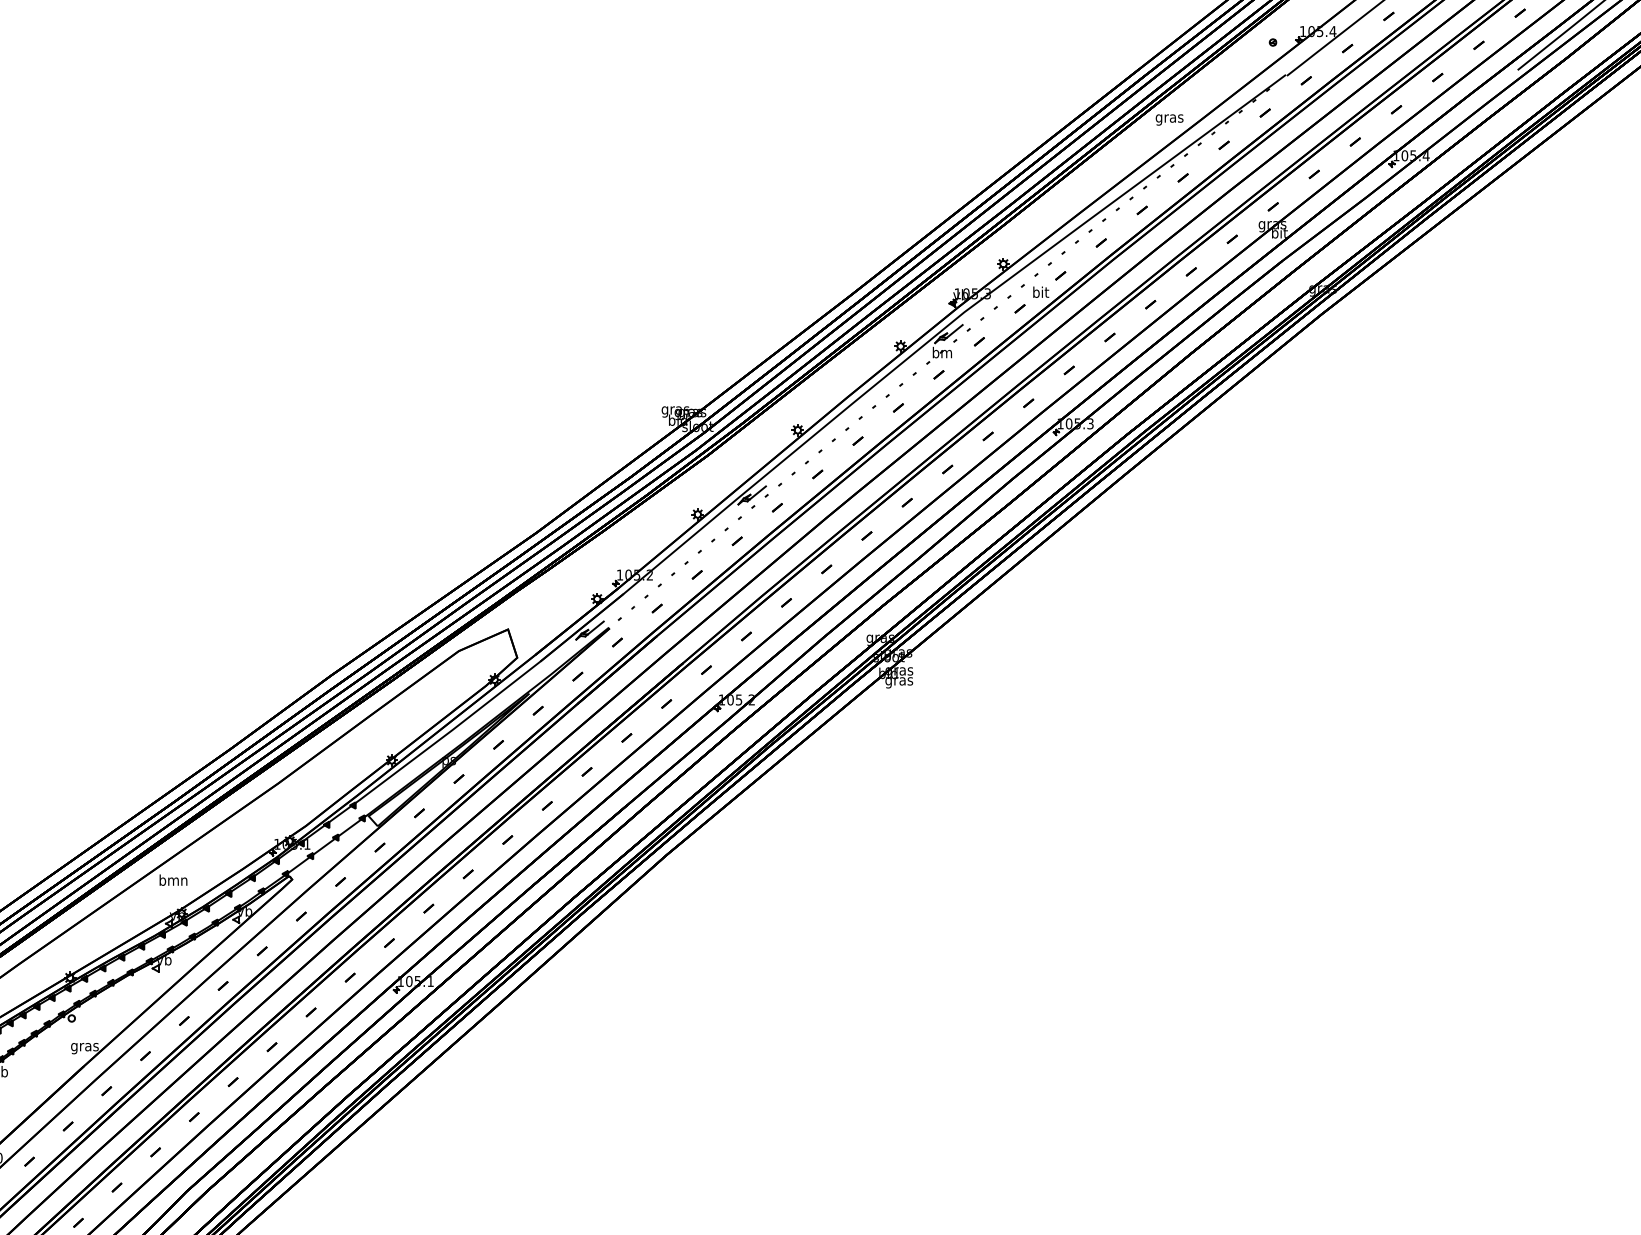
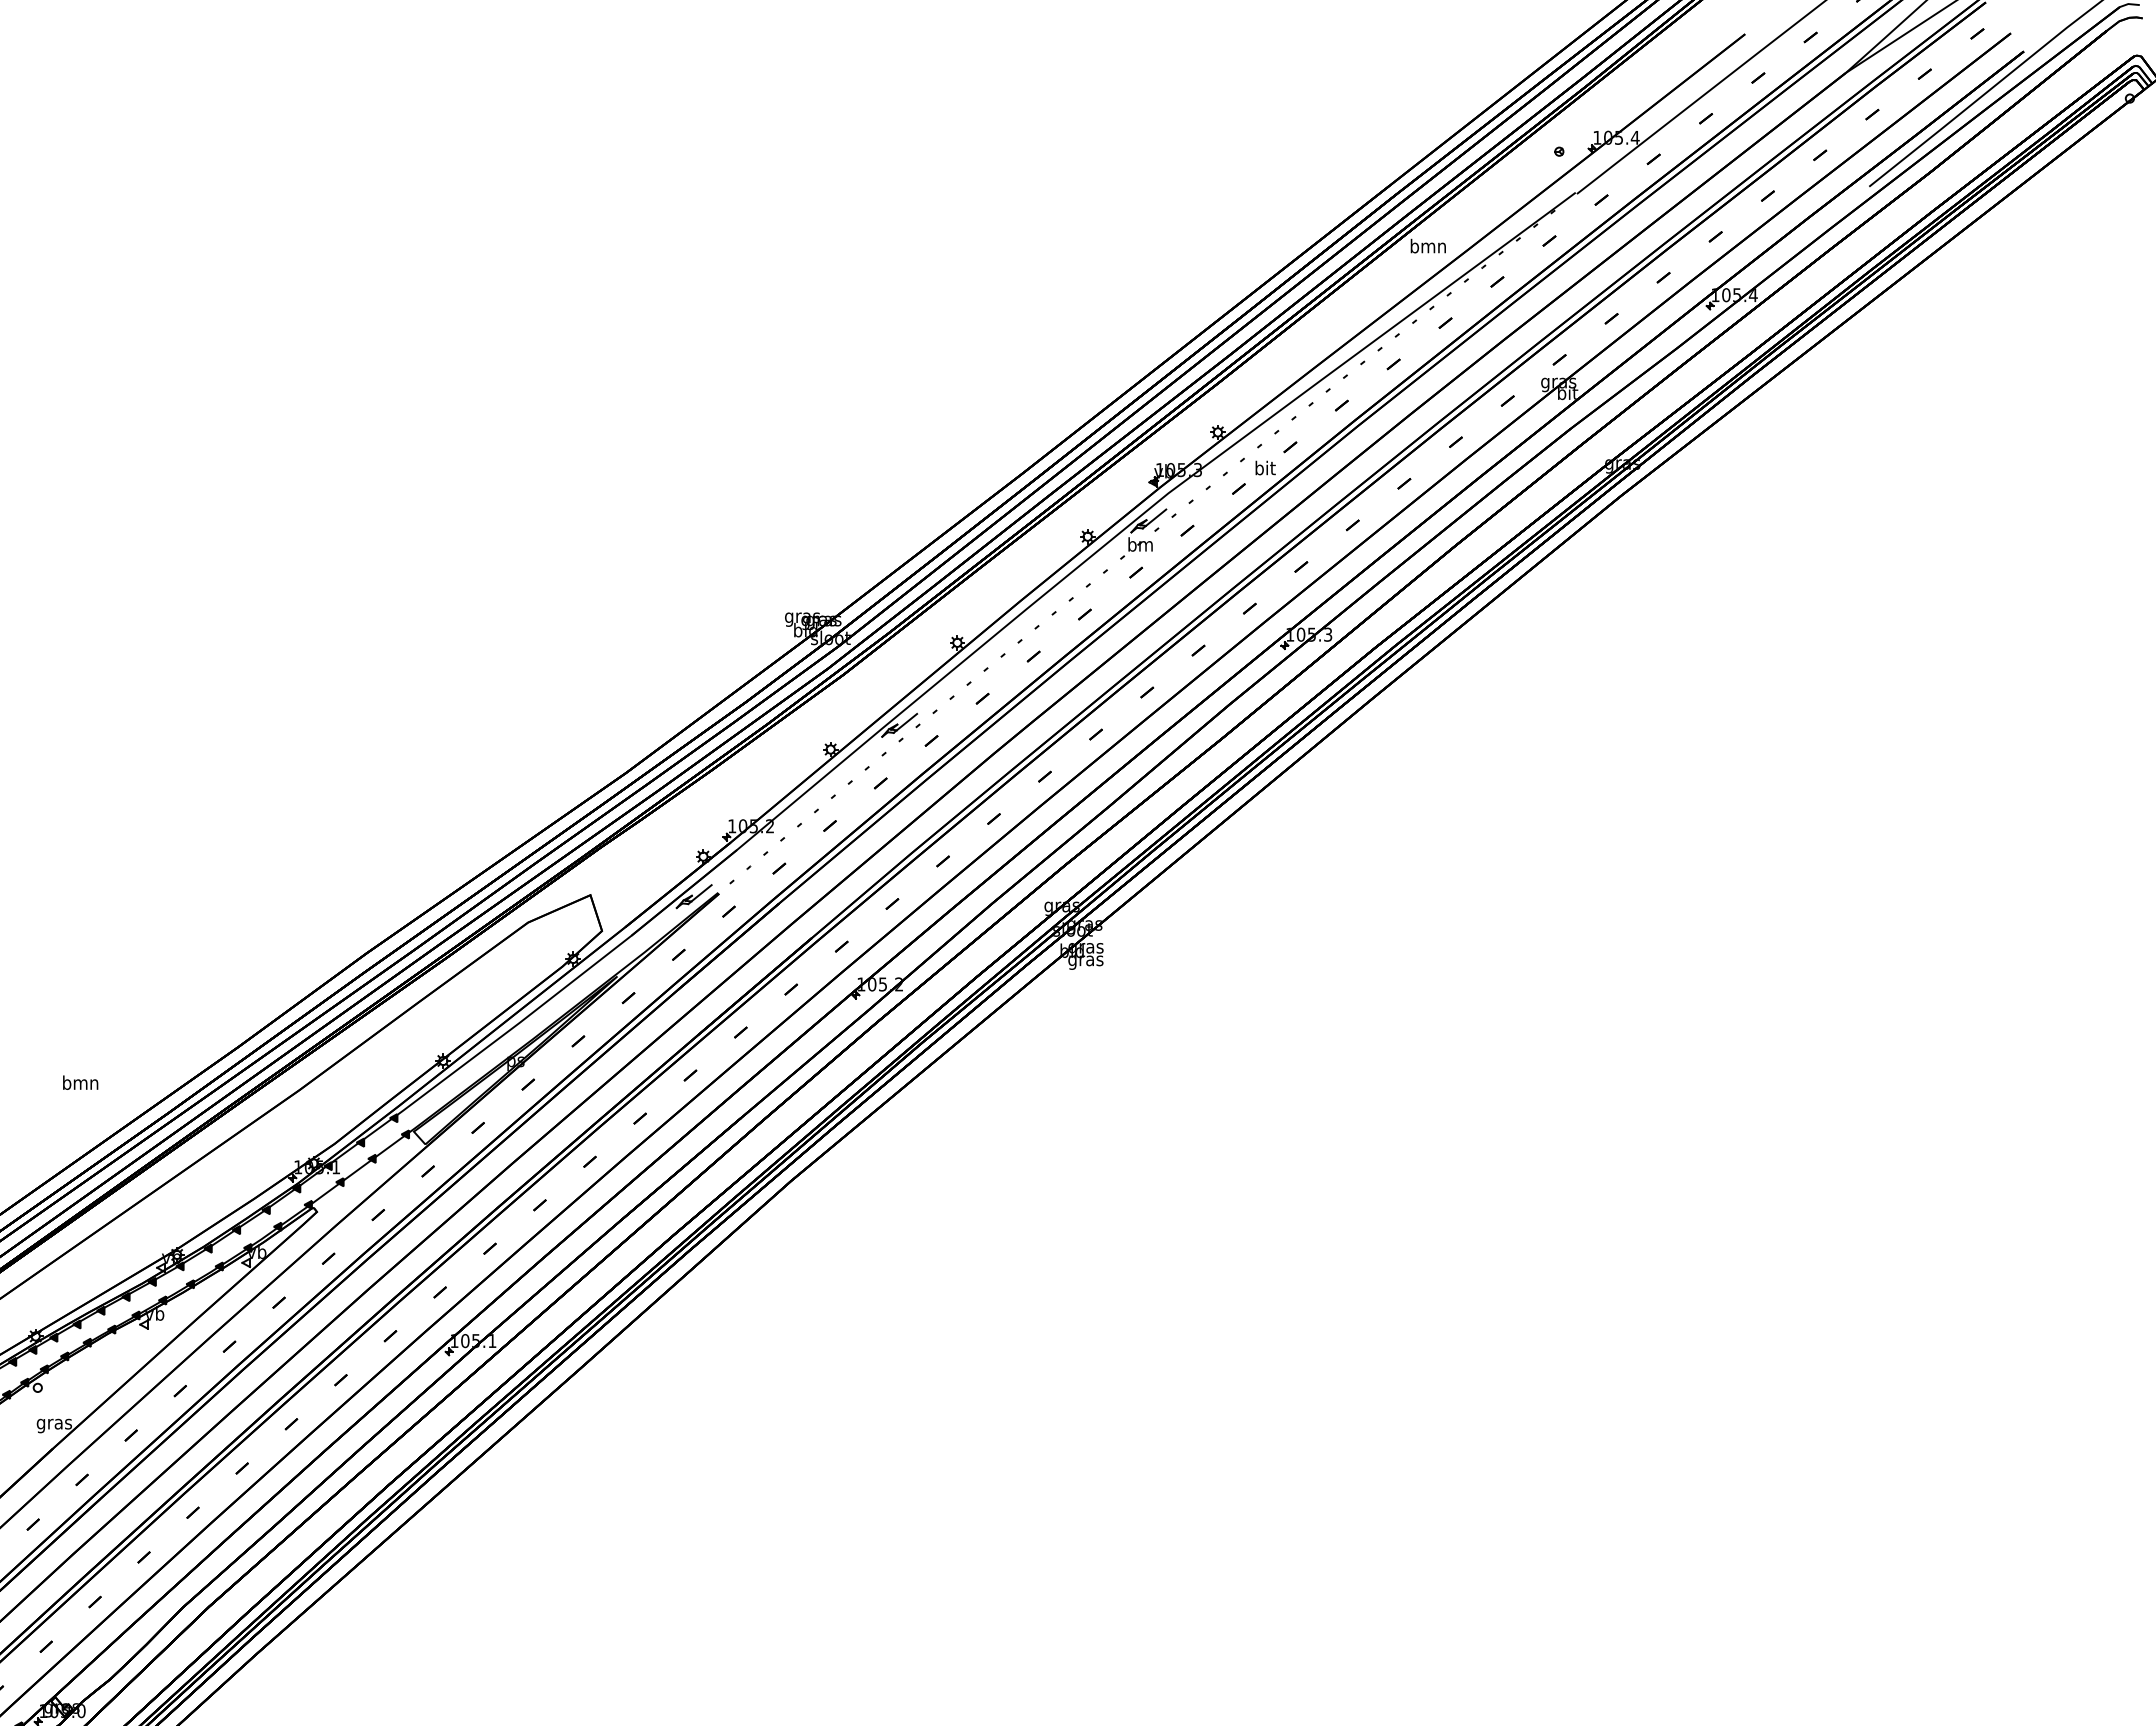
text: (1168, 118) -> (1427, 247), gras -> bmn
text: (173, 880) -> (80, 1082), moved

